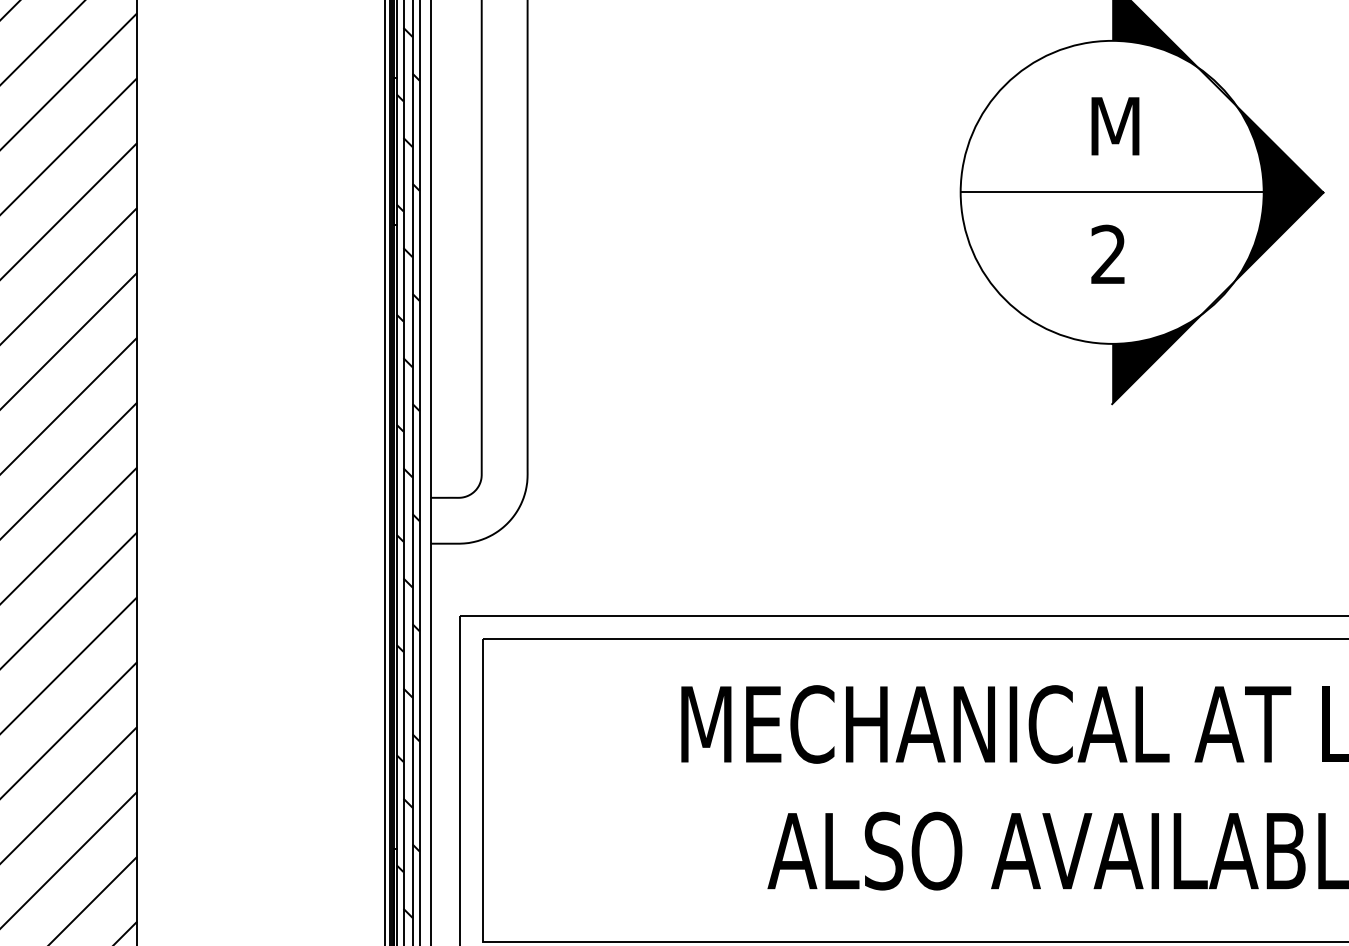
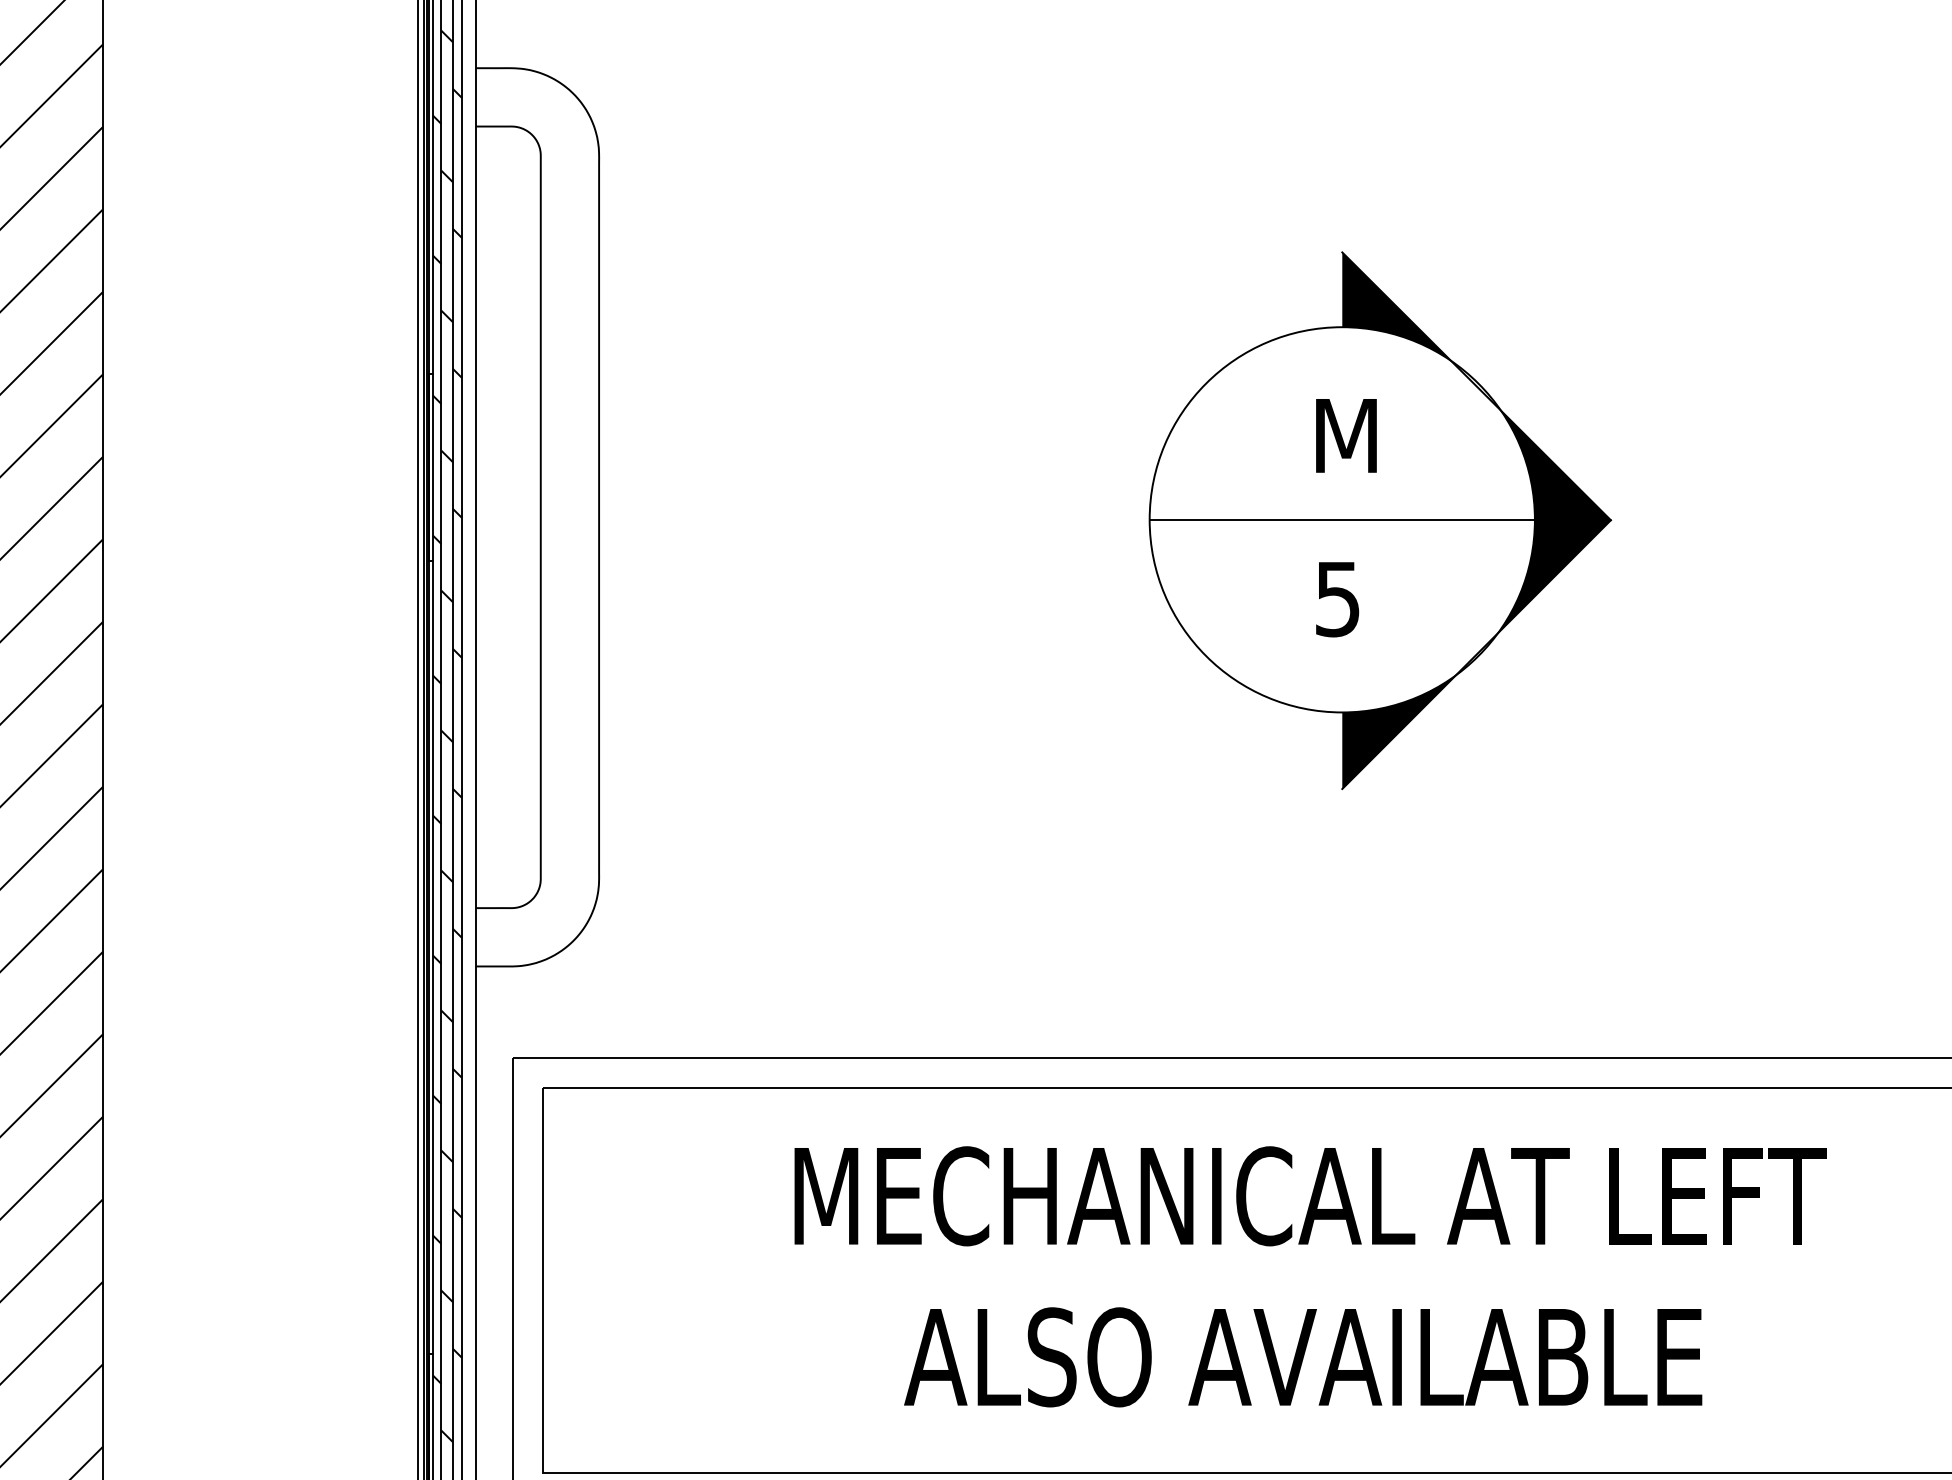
text: (1108, 255) -> (1337, 599), 2 -> 5

